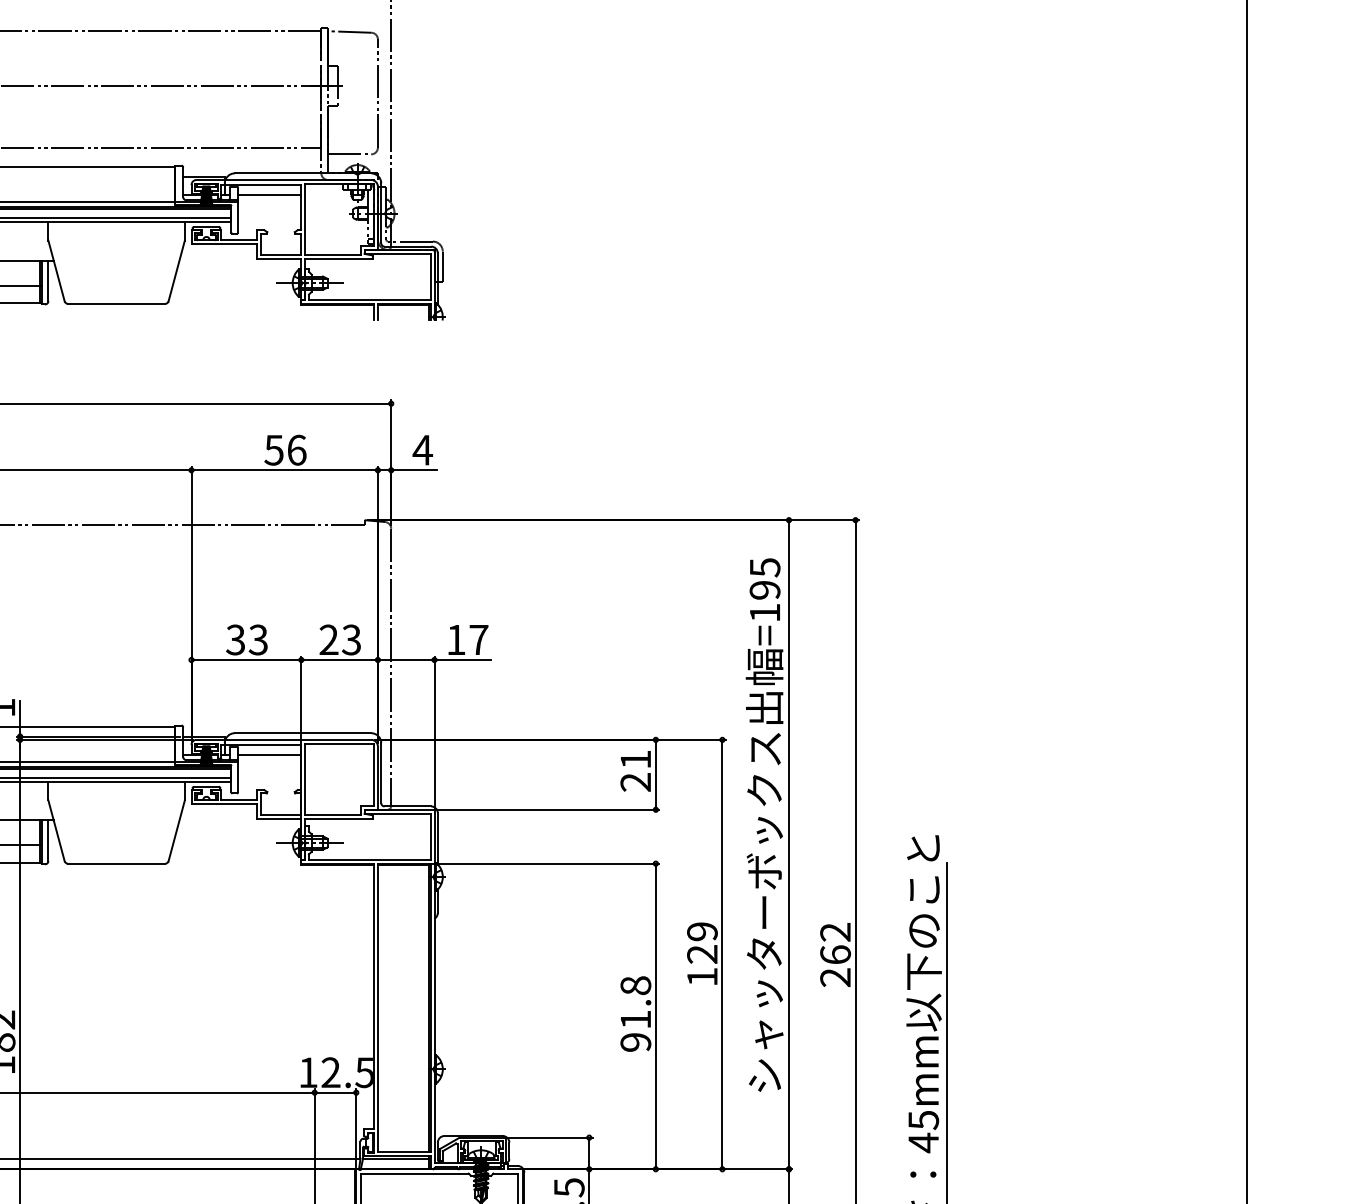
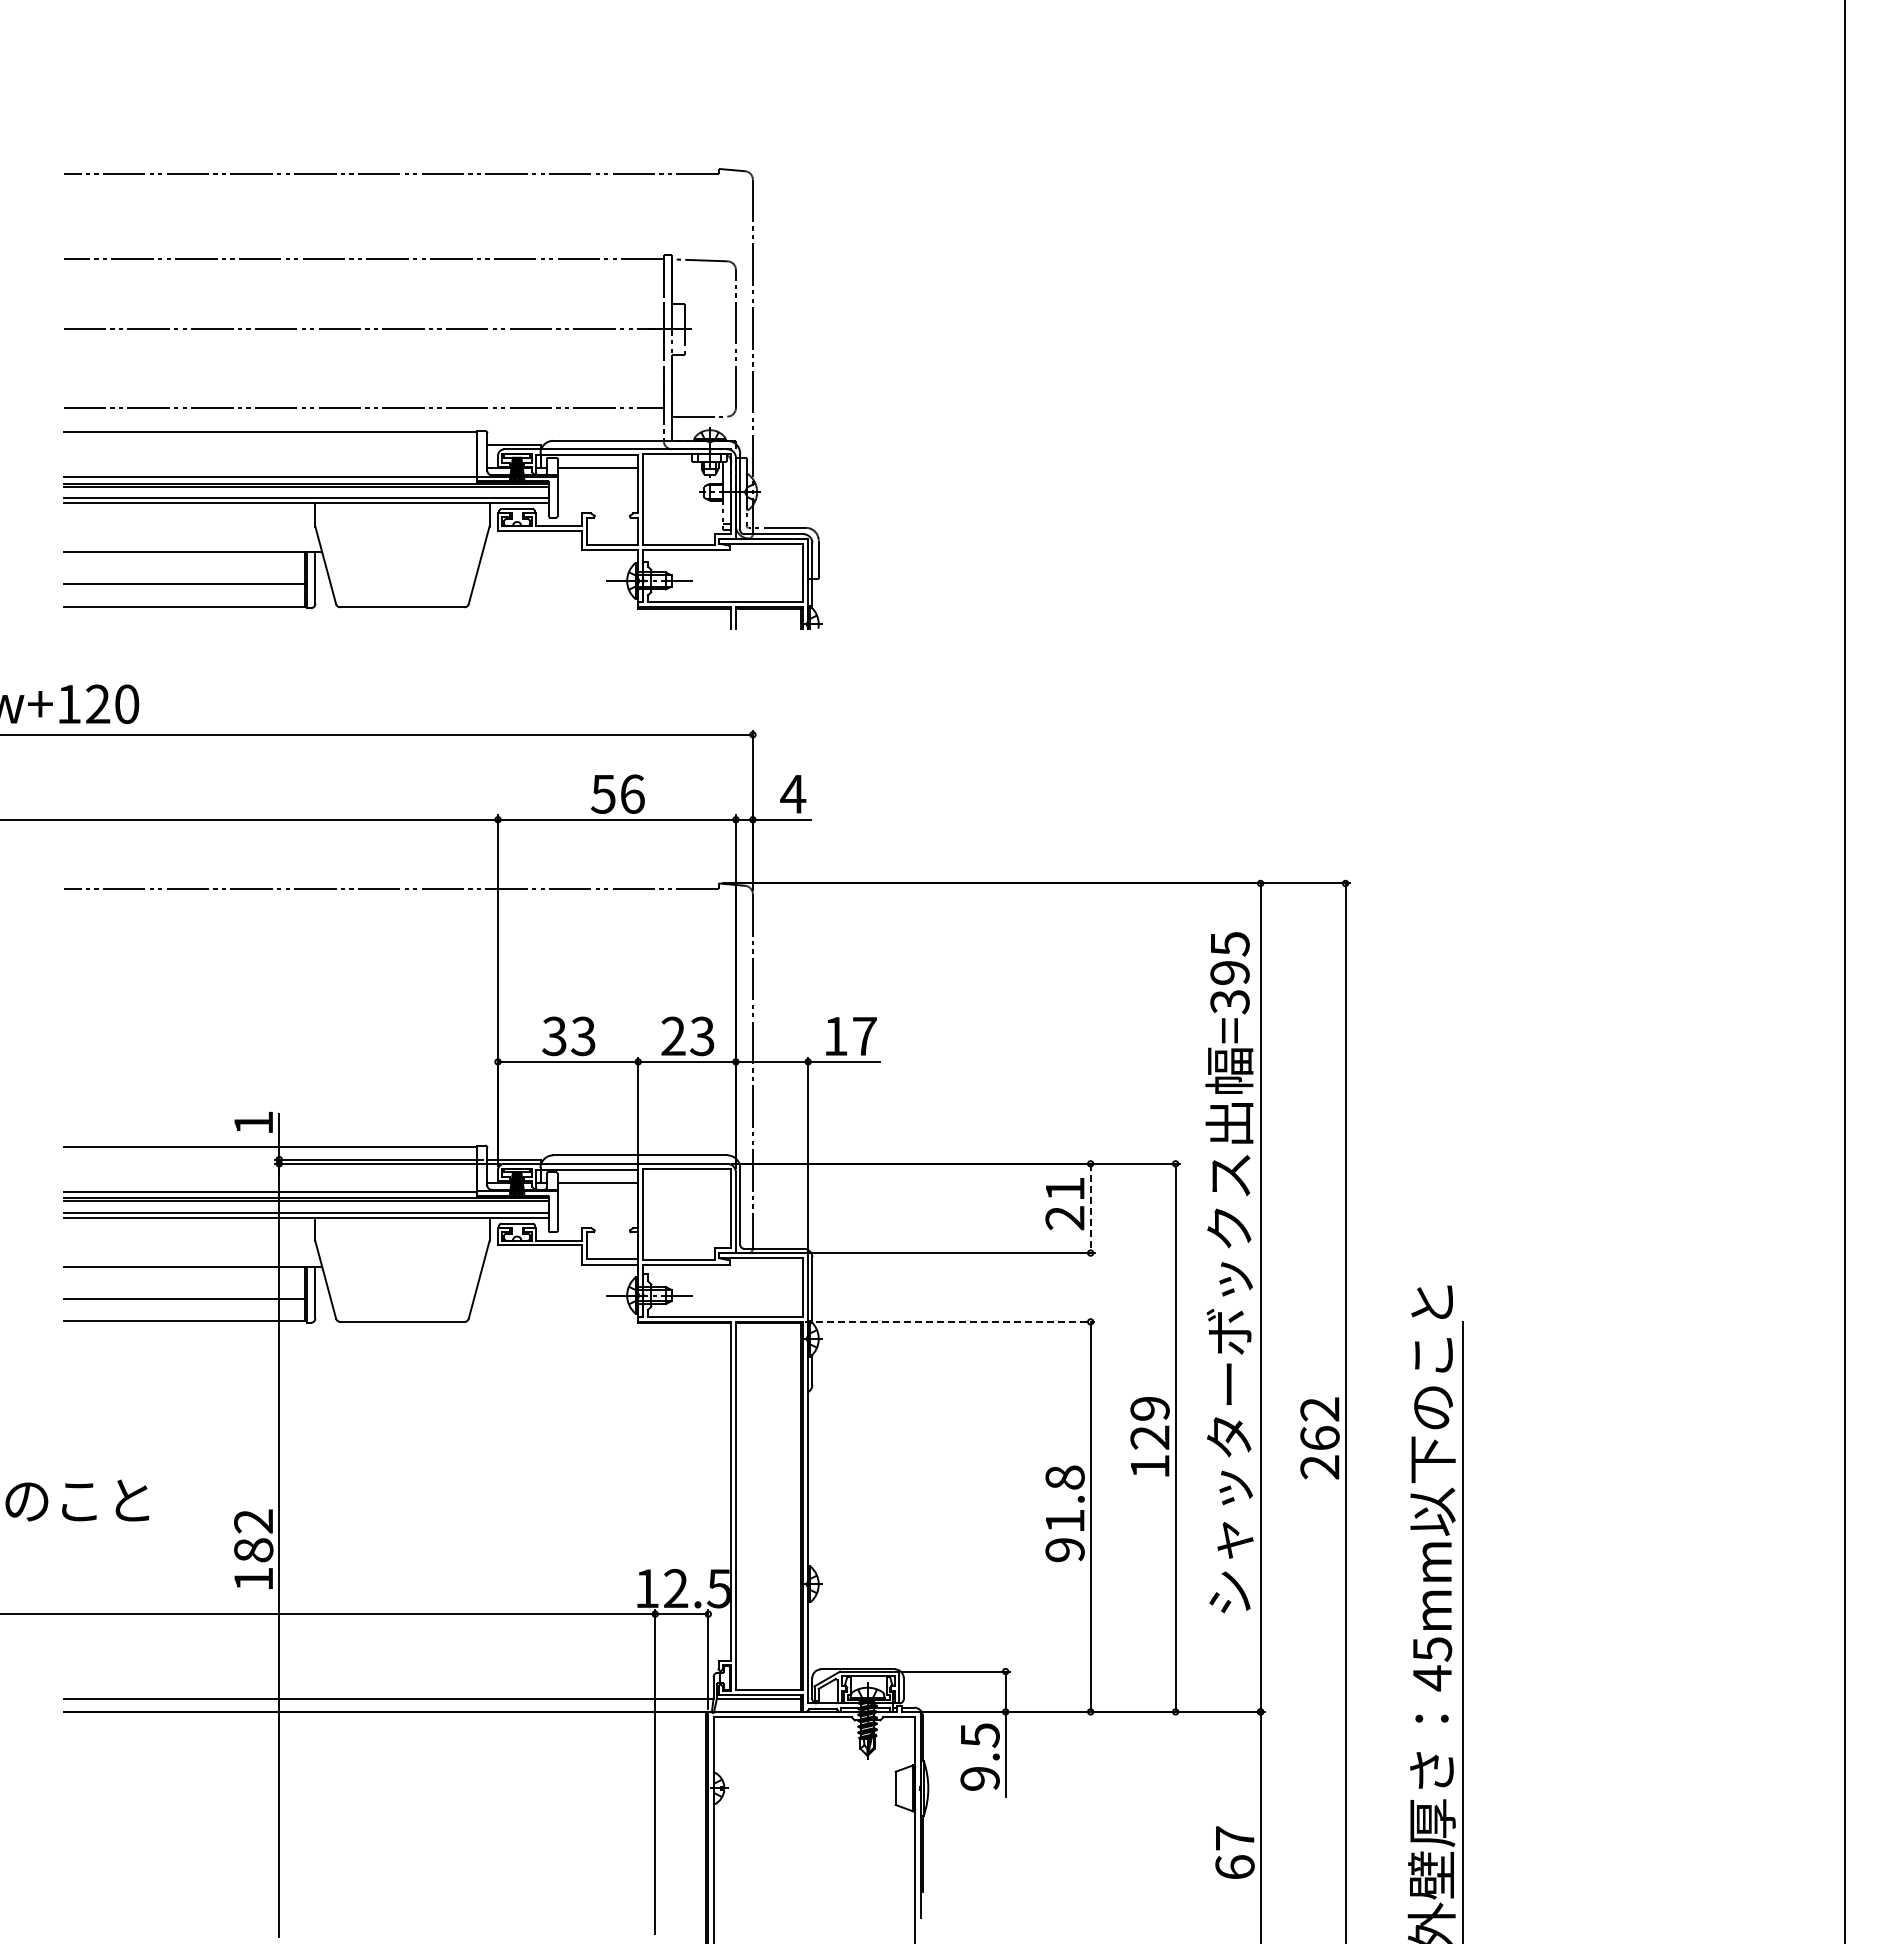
text: (764, 613) -> (1229, 1002), =195 -> =395
line: (655, 774) -> (1090, 1208), solid -> dashed
line: (546, 863) -> (950, 1321), solid -> dashed

